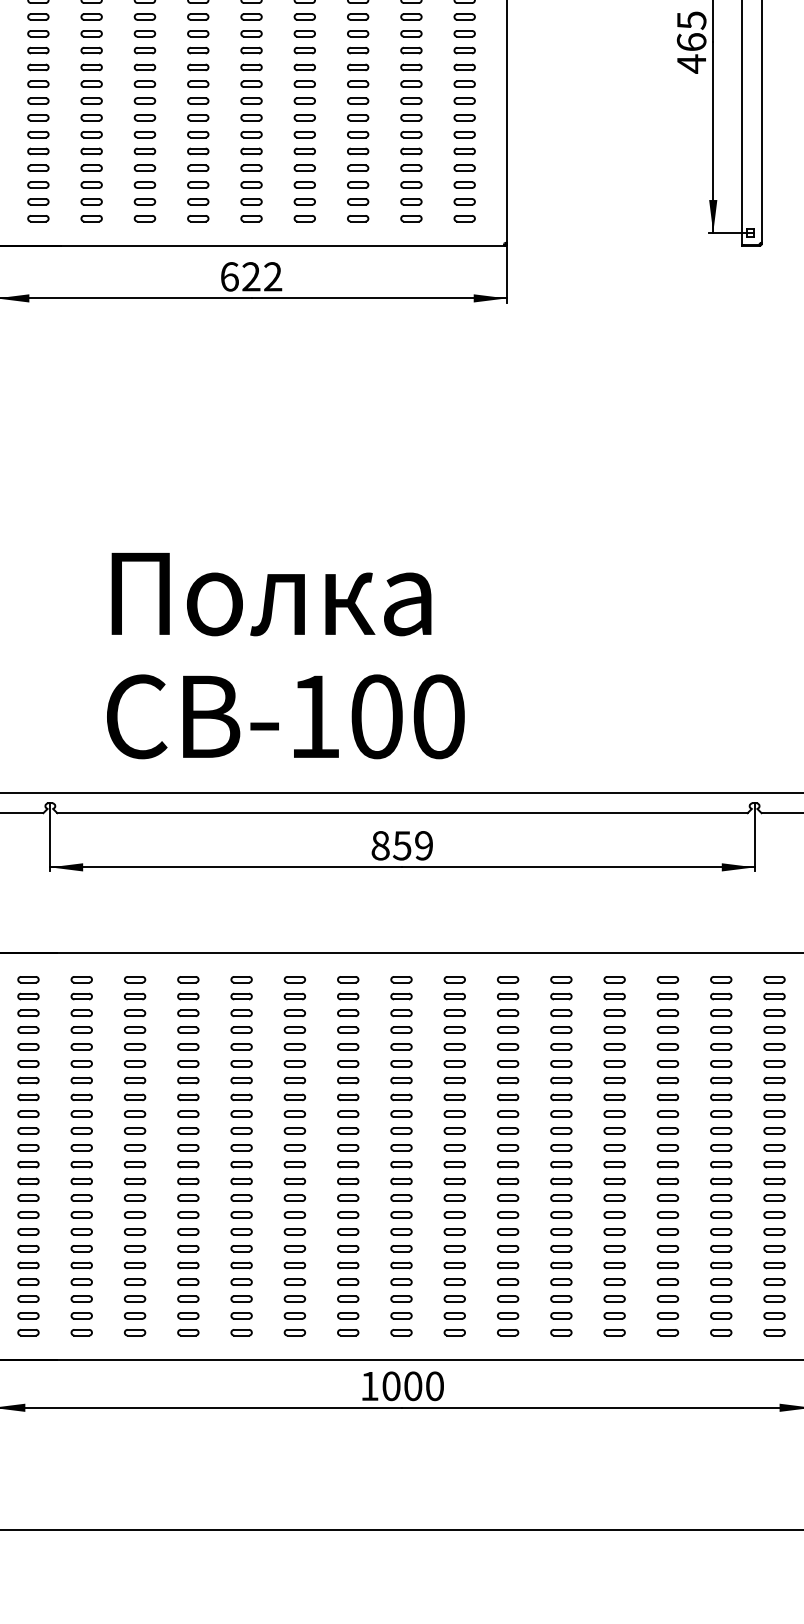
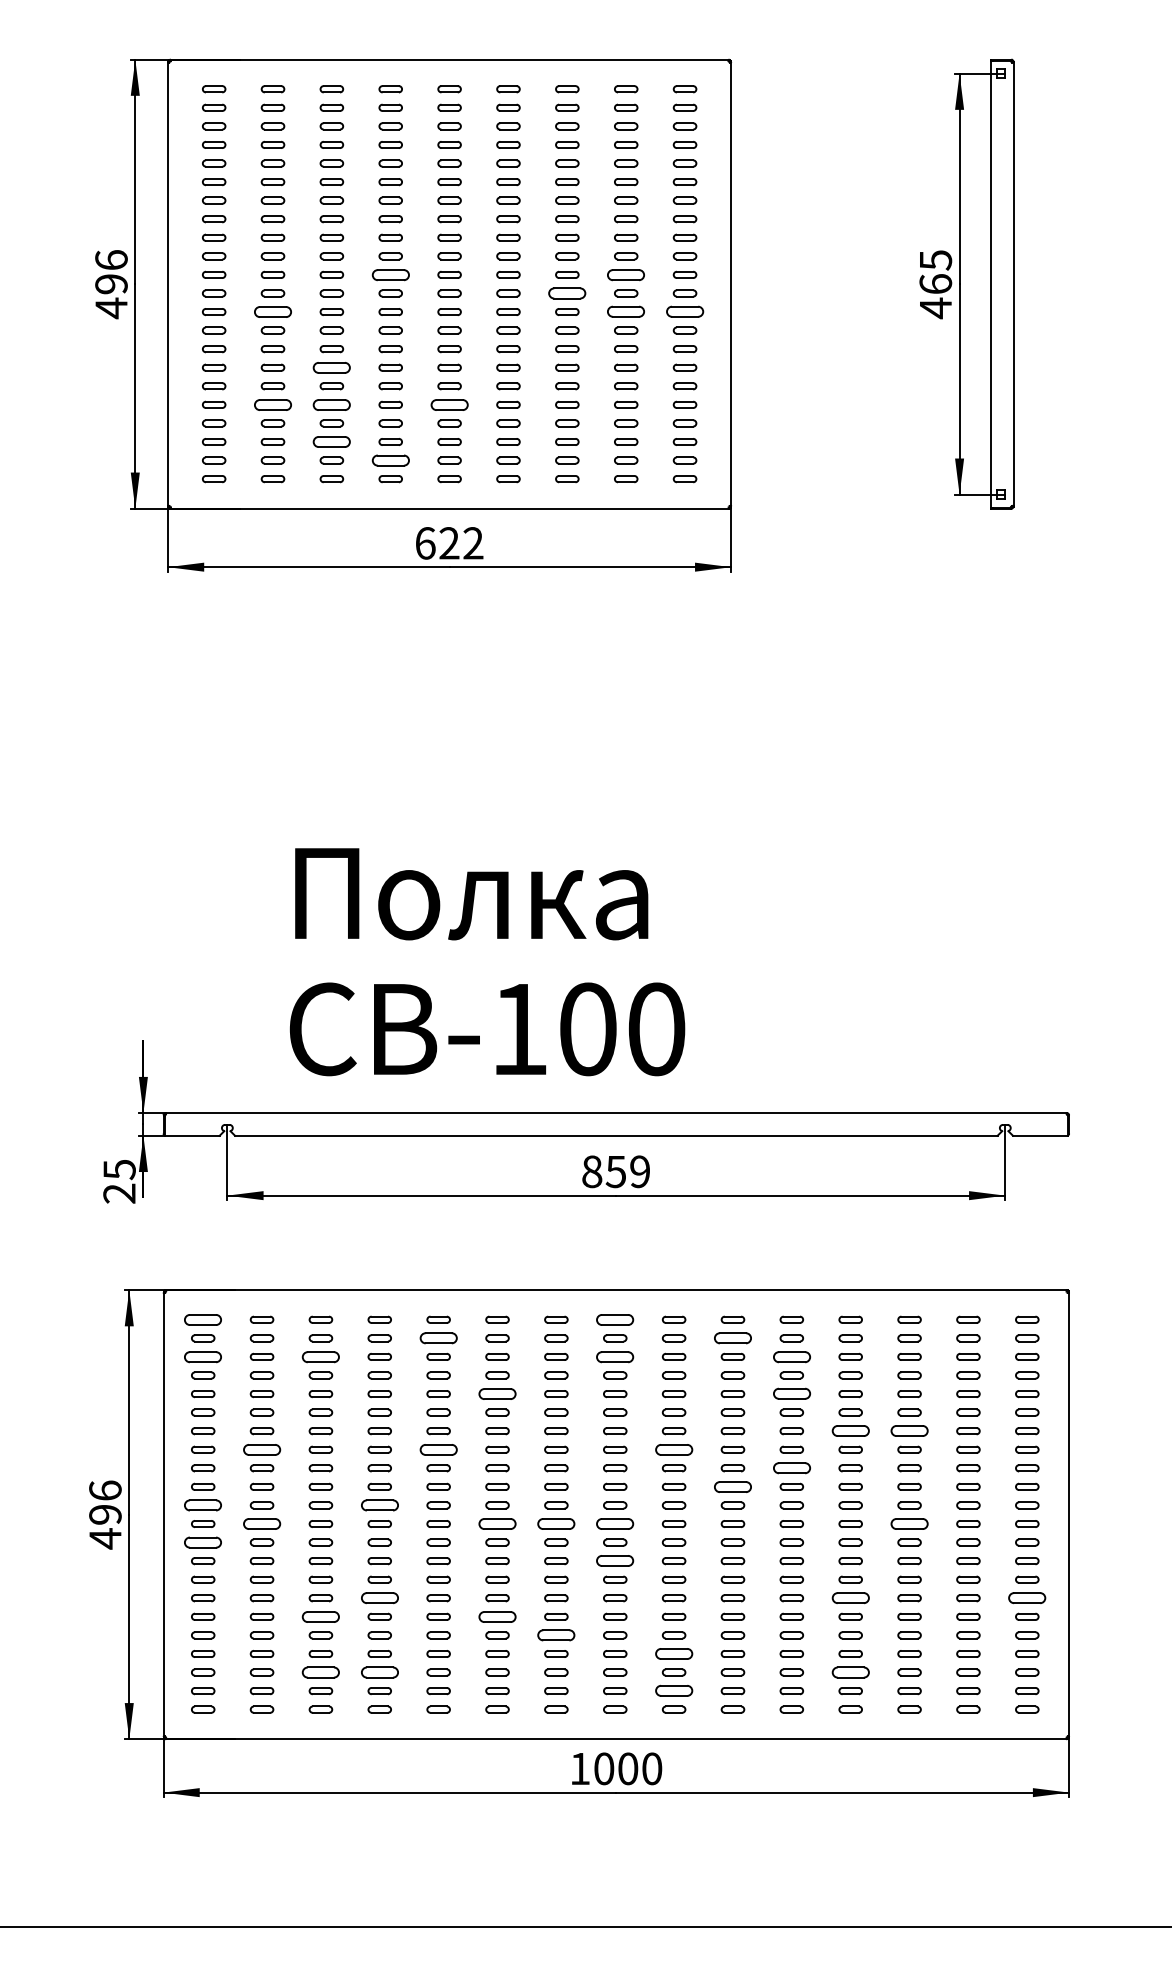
part: (198, 33) -> (390, 274), size x1.6
part: (411, 33) -> (626, 274), size x1.6
part: (358, 50) -> (567, 293), size x1.6
part: (91, 66) -> (272, 311), size x1.6
part: (411, 67) -> (626, 312), size x1.6
part: (464, 67) -> (684, 312), size x1.6
part: (144, 117) -> (331, 367), size x1.6
part: (91, 151) -> (272, 404), size x1.6
part: (144, 151) -> (331, 404), size x1.6
part: (251, 151) -> (449, 404), size x1.6
part: (144, 184) -> (331, 441), size x1.6
part: (198, 201) -> (390, 460), size x1.6
part: (28, 979) -> (203, 1319), size x1.6
part: (401, 979) -> (615, 1319), size x1.6
part: (241, 996) -> (438, 1338), size x1.6
part: (507, 996) -> (732, 1338), size x1.6
part: (28, 1012) -> (203, 1356), size x1.6
part: (134, 1012) -> (320, 1356), size x1.6
part: (401, 1012) -> (615, 1356), size x1.6
part: (561, 1012) -> (791, 1356), size x1.6
part: (294, 1046) -> (497, 1393), size x1.6
part: (561, 1047) -> (791, 1394), size x1.6
part: (614, 1080) -> (850, 1431), size x1.6
part: (667, 1080) -> (909, 1431), size x1.6
part: (81, 1097) -> (261, 1449), size x1.6
part: (241, 1097) -> (438, 1449), size x1.6
part: (454, 1097) -> (673, 1449), size x1.6
part: (561, 1114) -> (791, 1468), size x1.6
part: (507, 1130) -> (732, 1486), size x1.6
part: (28, 1147) -> (203, 1505), size x1.6
part: (188, 1147) -> (379, 1505), size x1.6
part: (81, 1164) -> (261, 1523), size x1.6
part: (294, 1164) -> (497, 1523), size x1.6
part: (348, 1164) -> (556, 1523), size x1.6
part: (401, 1164) -> (615, 1523), size x1.6
part: (667, 1164) -> (909, 1523), size x1.6
part: (28, 1181) -> (203, 1542), size x1.6
part: (401, 1198) -> (615, 1561), size x1.6
part: (188, 1232) -> (379, 1598), size x1.6
part: (614, 1232) -> (850, 1598), size x1.6
part: (774, 1232) -> (1027, 1598), size x1.6
part: (134, 1248) -> (320, 1616), size x1.6
part: (294, 1248) -> (497, 1616), size x1.6
part: (348, 1265) -> (556, 1635), size x1.6
part: (454, 1281) -> (673, 1653), size x1.6
part: (134, 1299) -> (320, 1672), size x1.6
part: (188, 1299) -> (379, 1672), size x1.6
part: (614, 1299) -> (850, 1672), size x1.6
part: (454, 1316) -> (673, 1691), size x1.6

